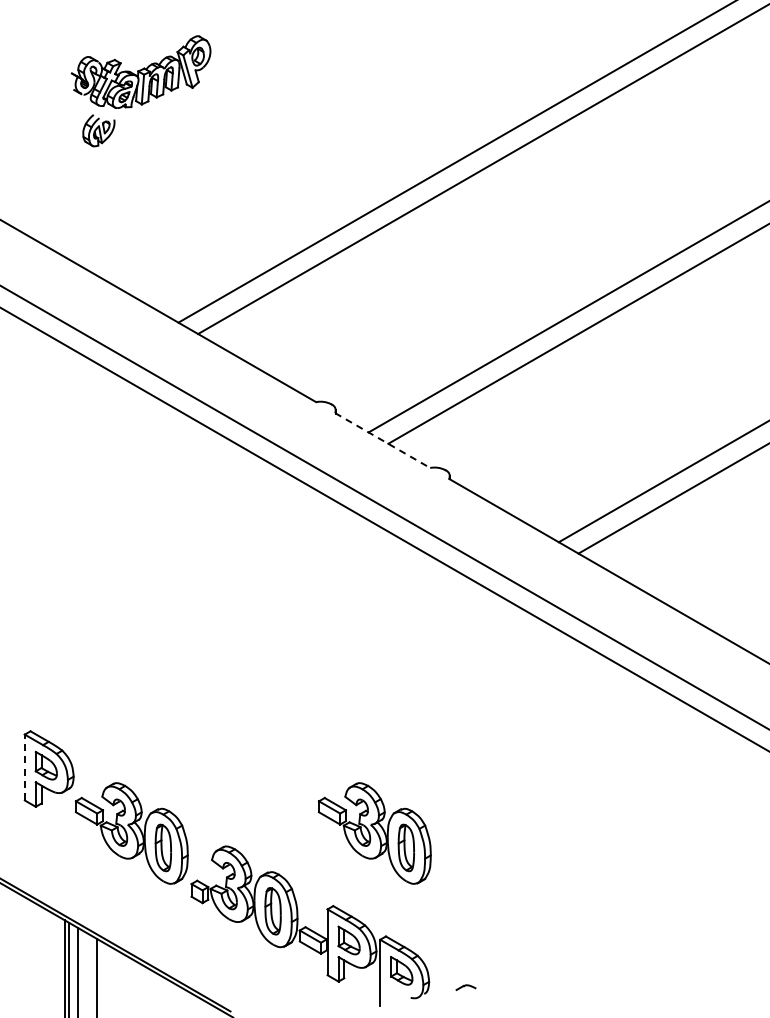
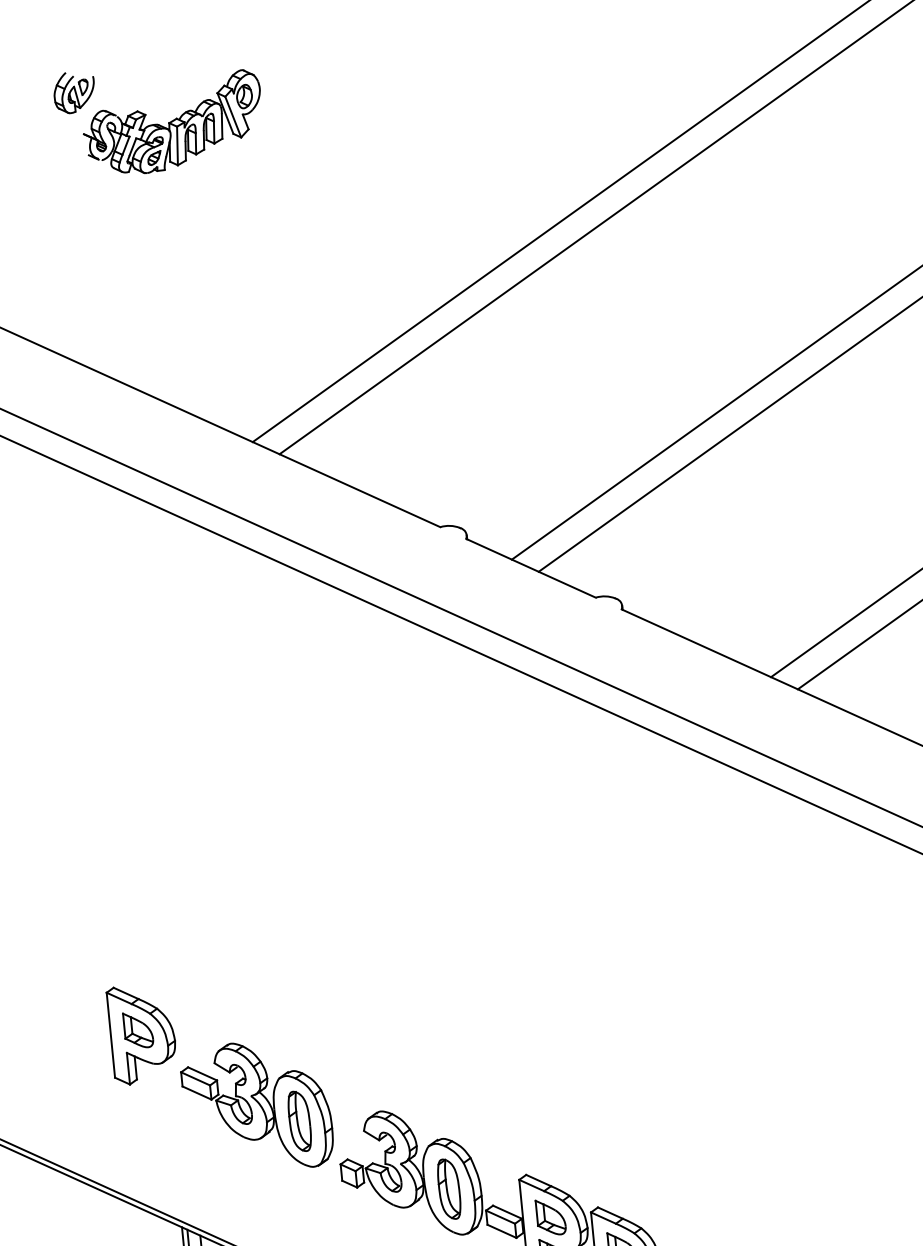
part: (98, 130) -> (73, 92), moved
line: (382, 440) -> (530, 568), dashed -> solid
line: (24, 767) -> (110, 1035), dashed -> solid
part: (374, 833) -> (570, 1076), removed

